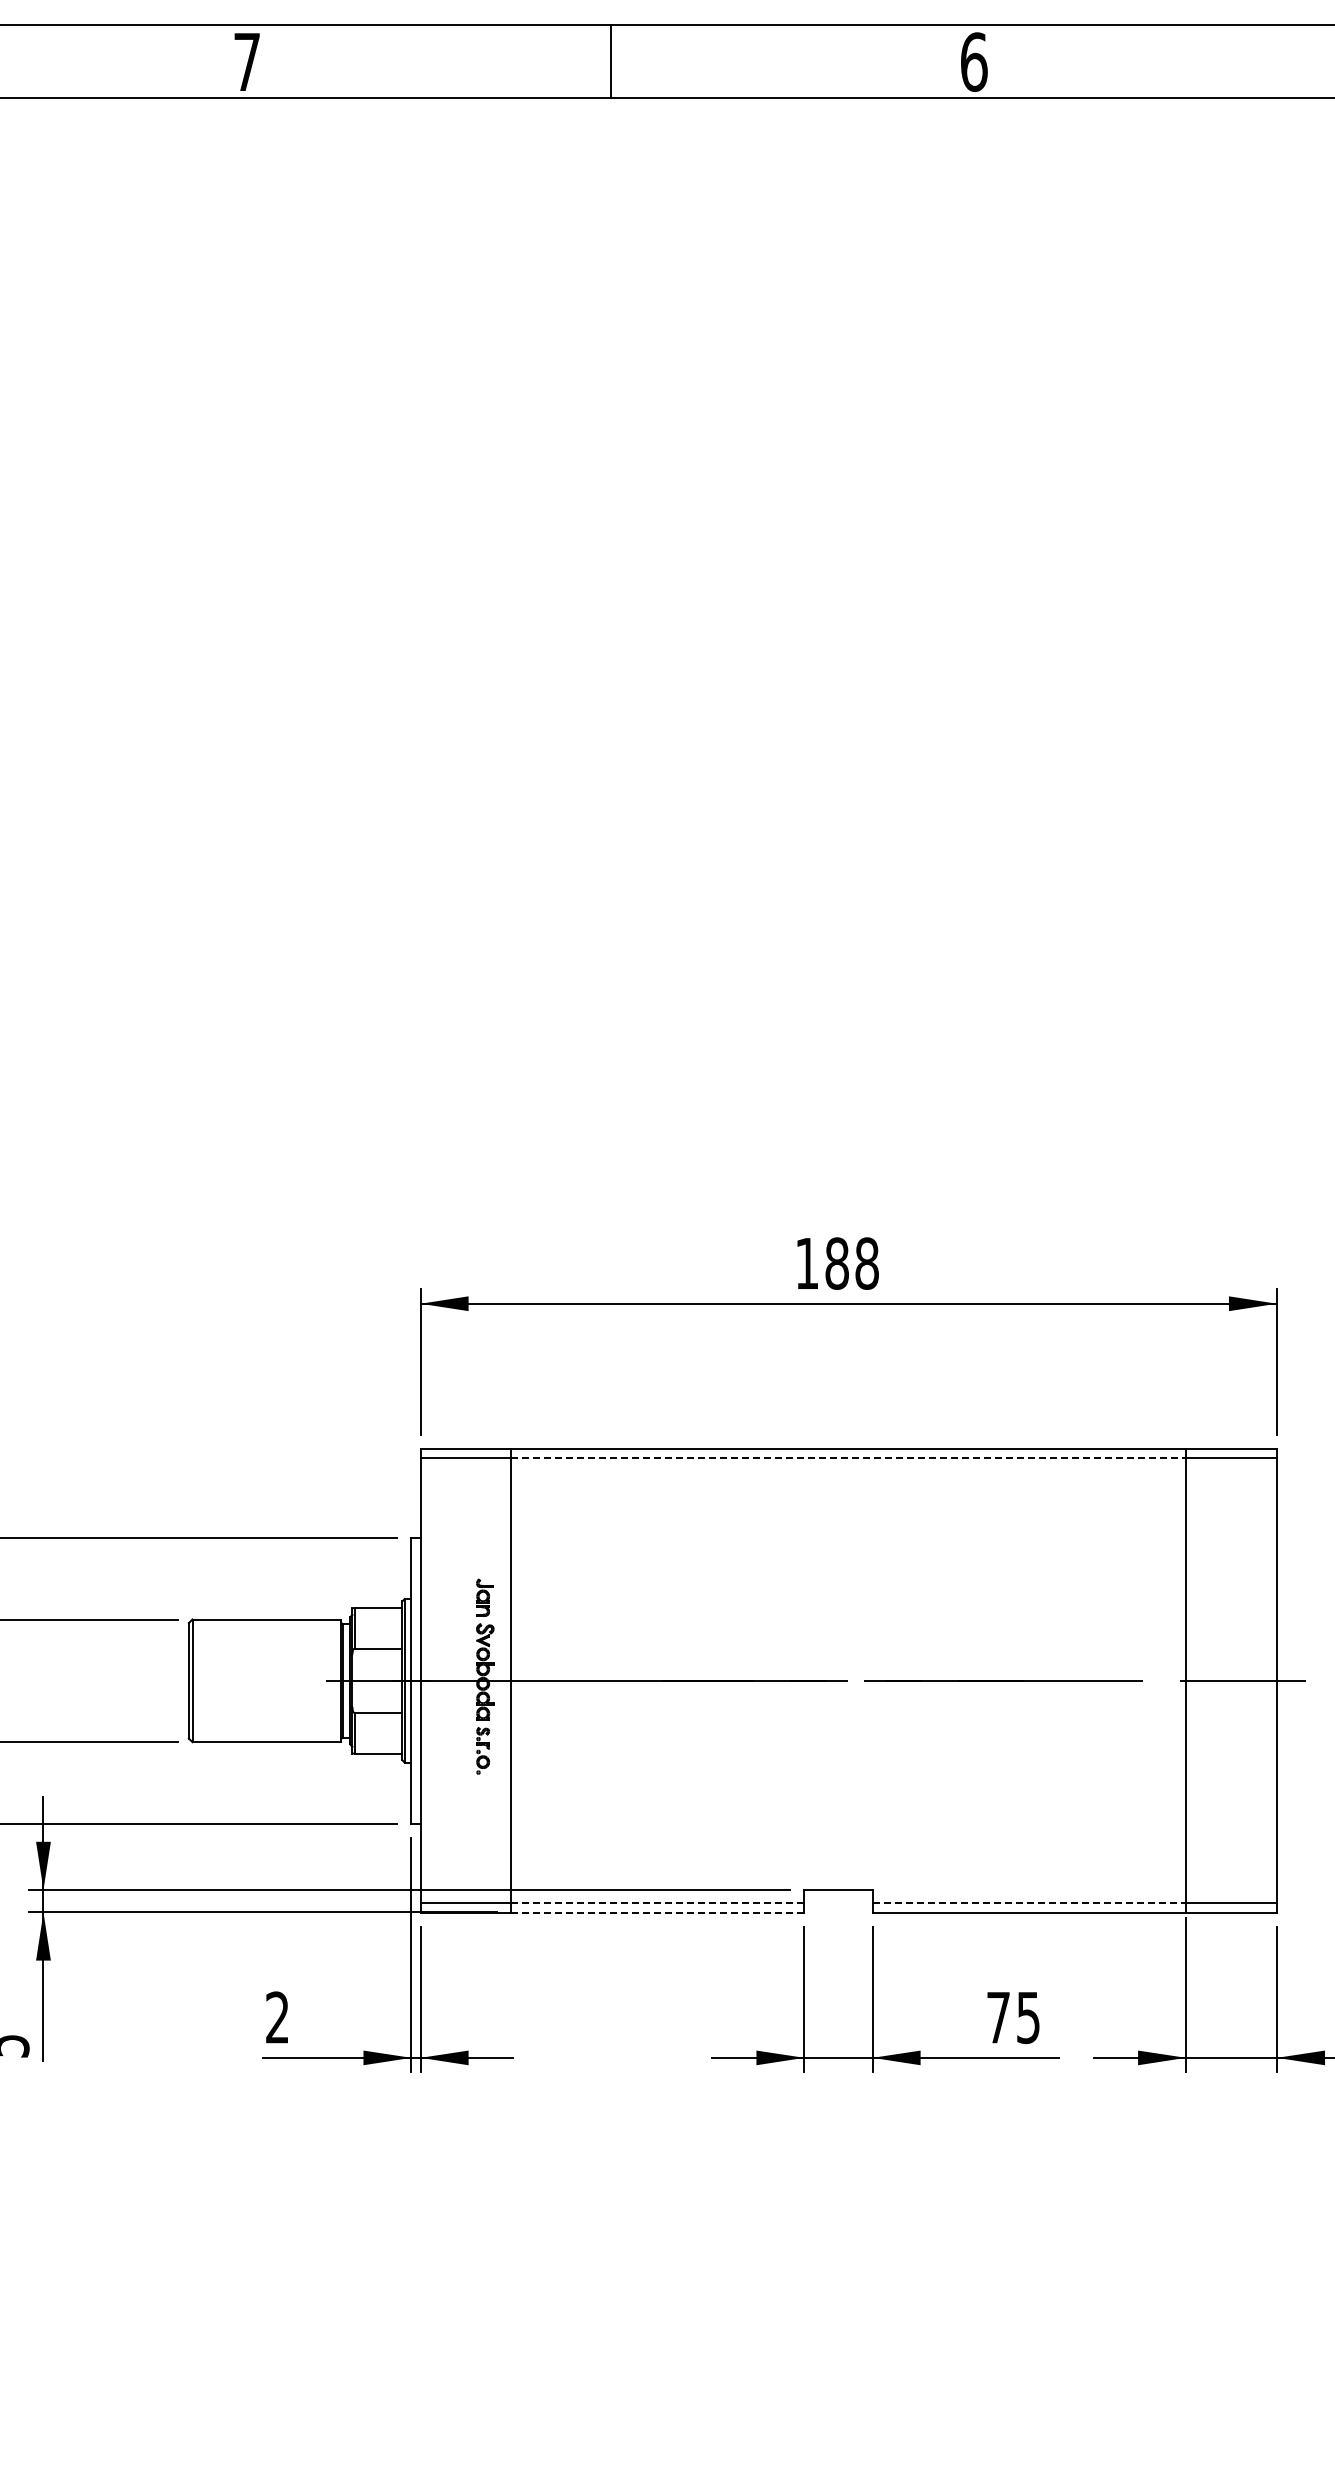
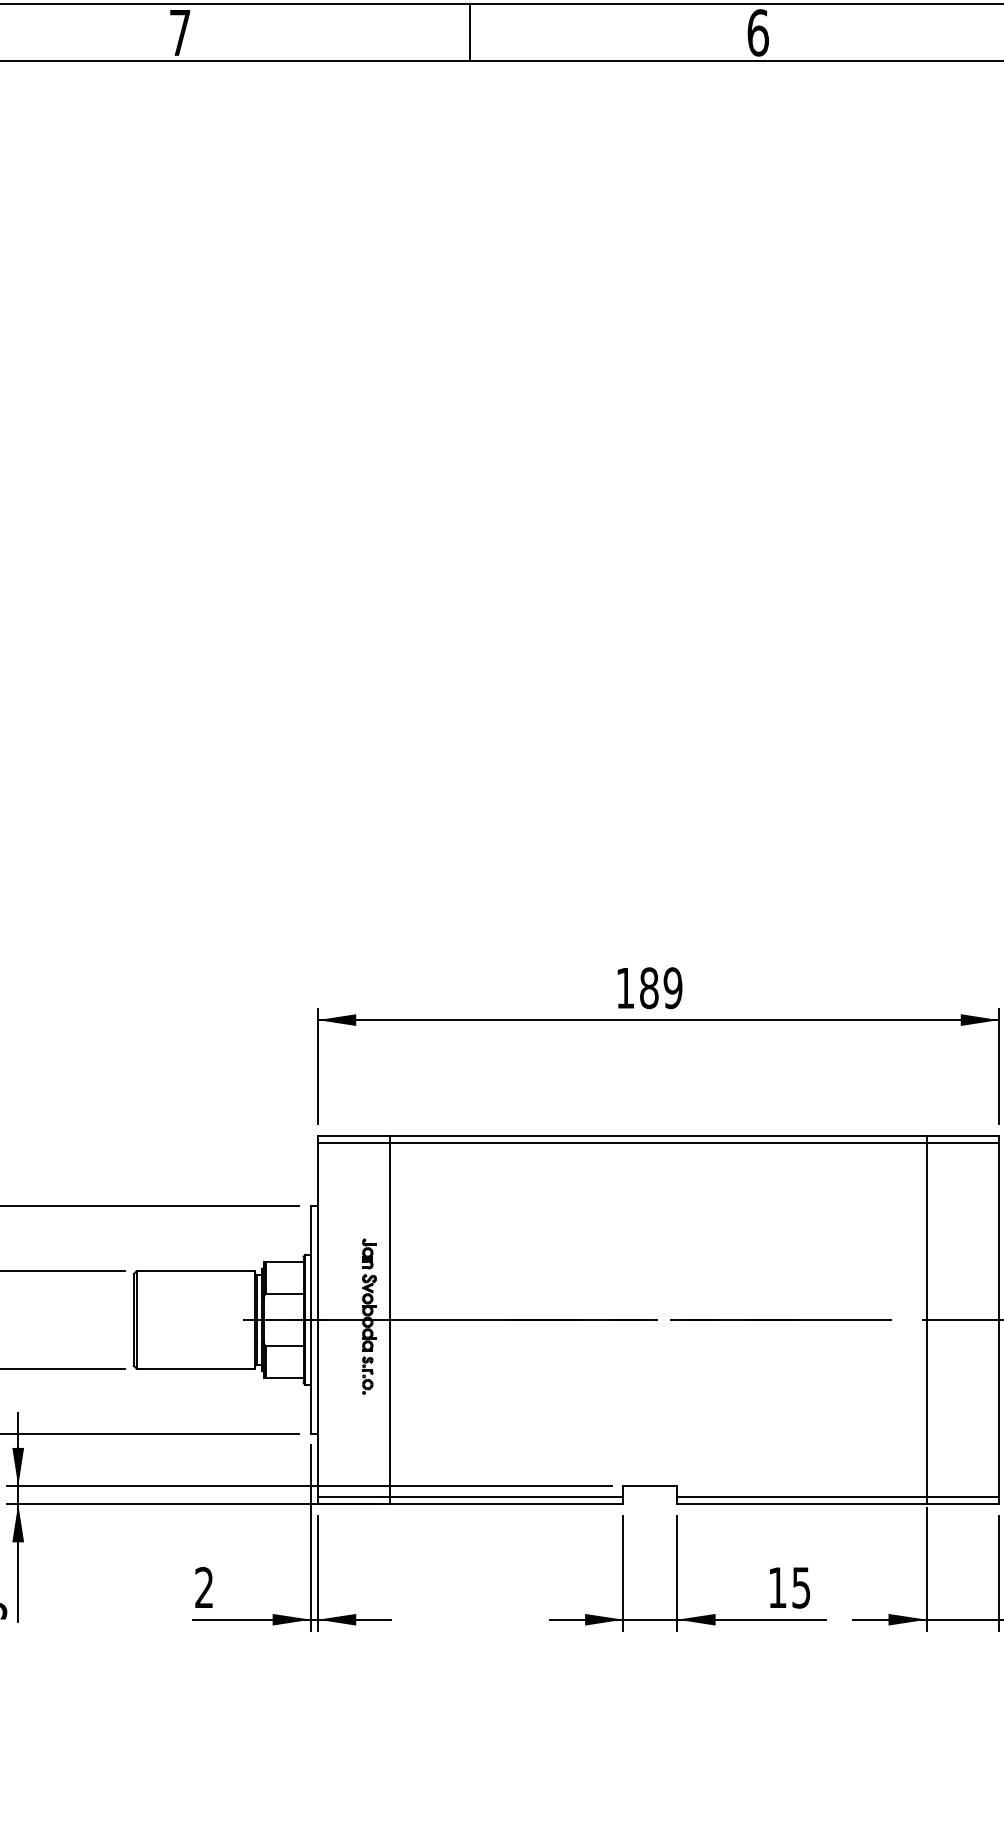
text: (866, 1263) -> (672, 988), 188 -> 189
line: (849, 1458) -> (659, 1143), dashed -> solid
line: (657, 1903) -> (506, 1496), dashed -> solid
line: (1029, 1903) -> (802, 1496), dashed -> solid
line: (657, 1912) -> (506, 1504), dashed -> solid
text: (998, 2017) -> (777, 1587), 75 -> 15

